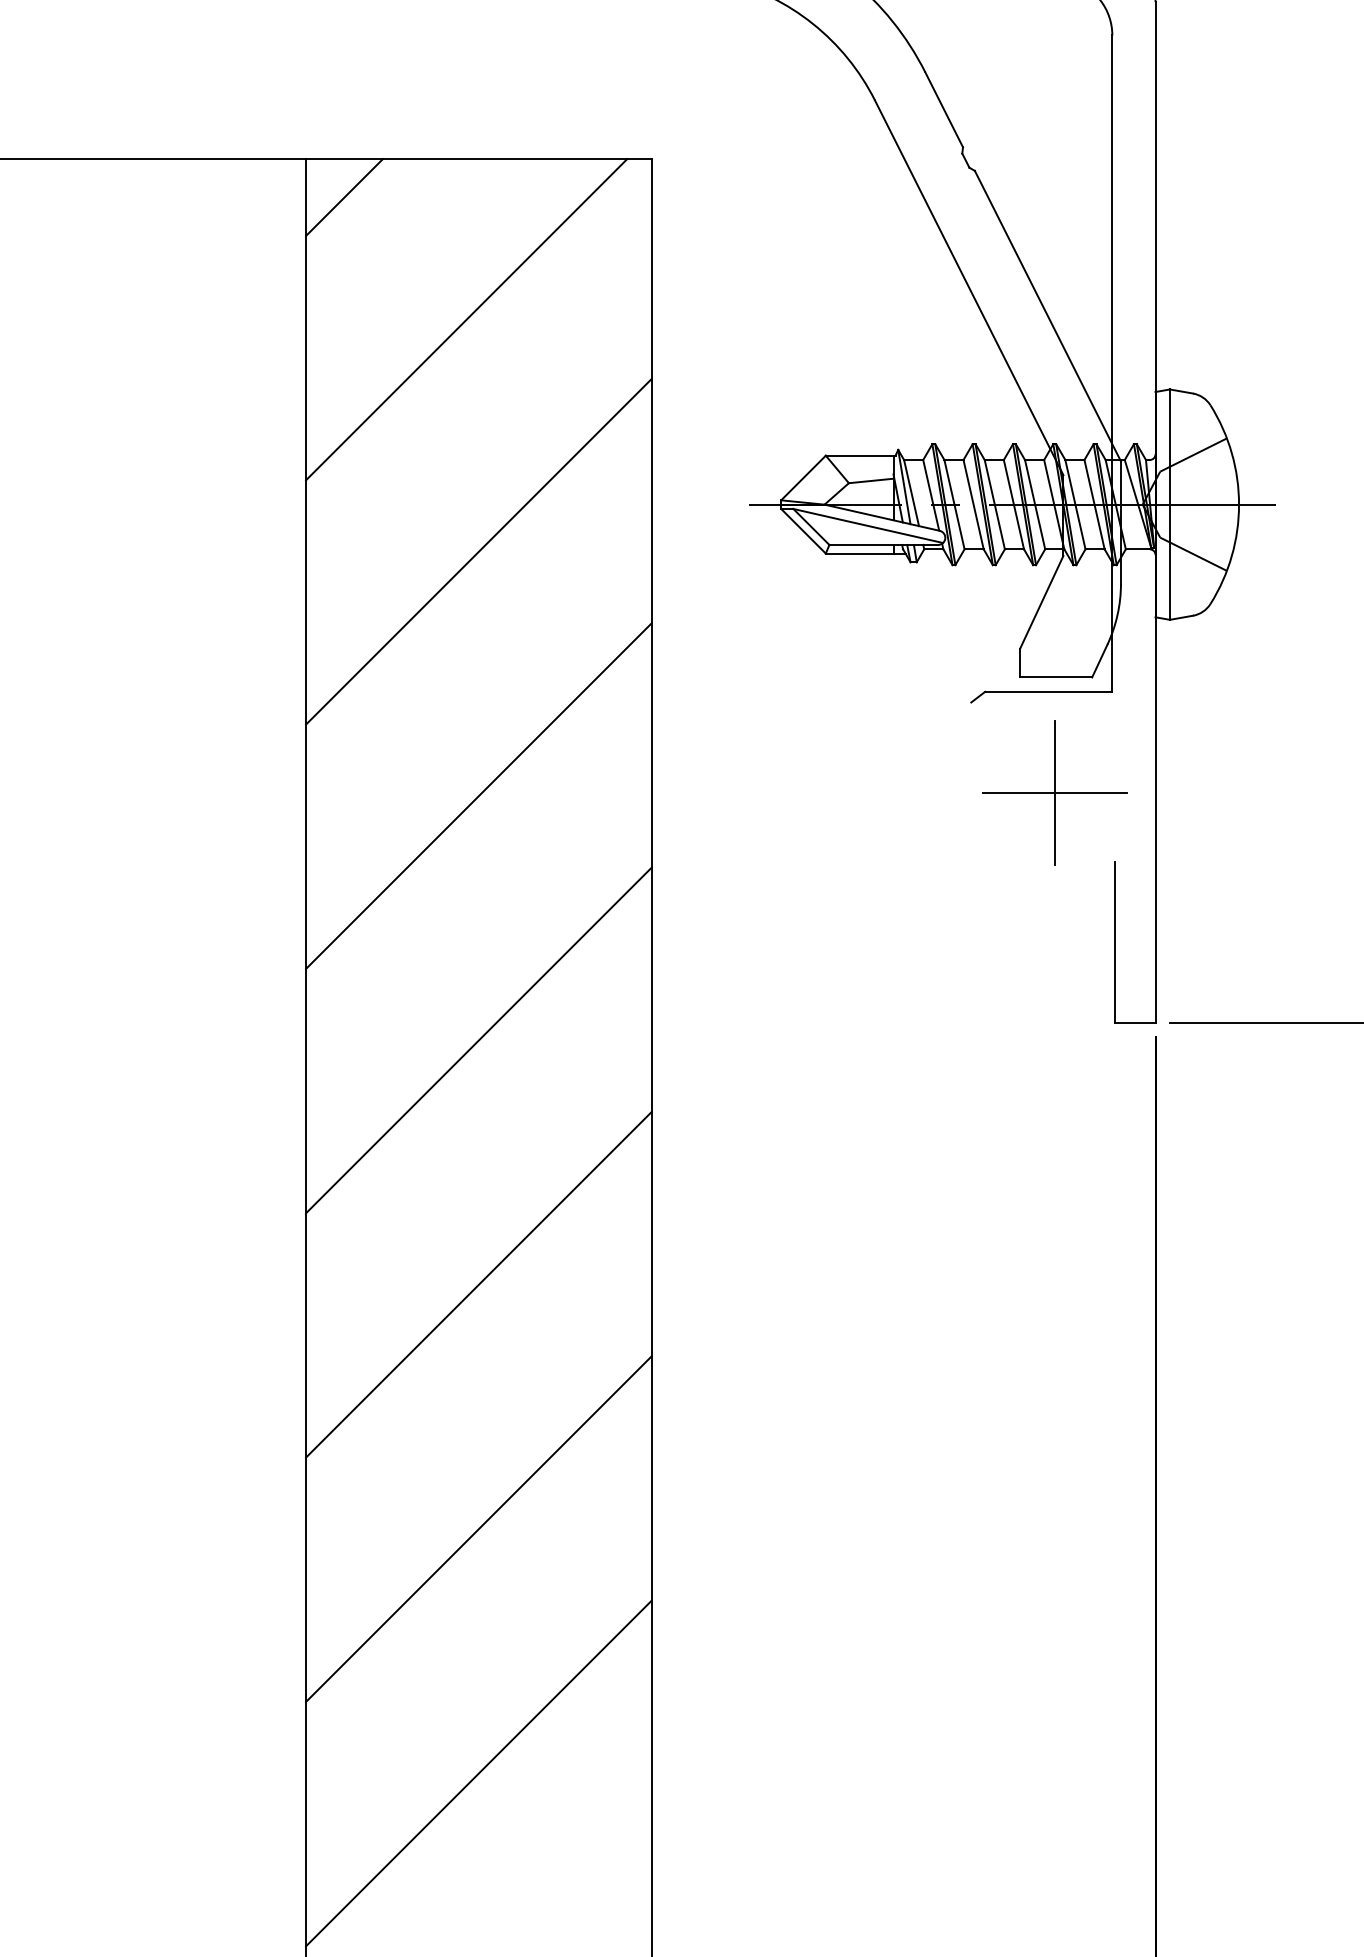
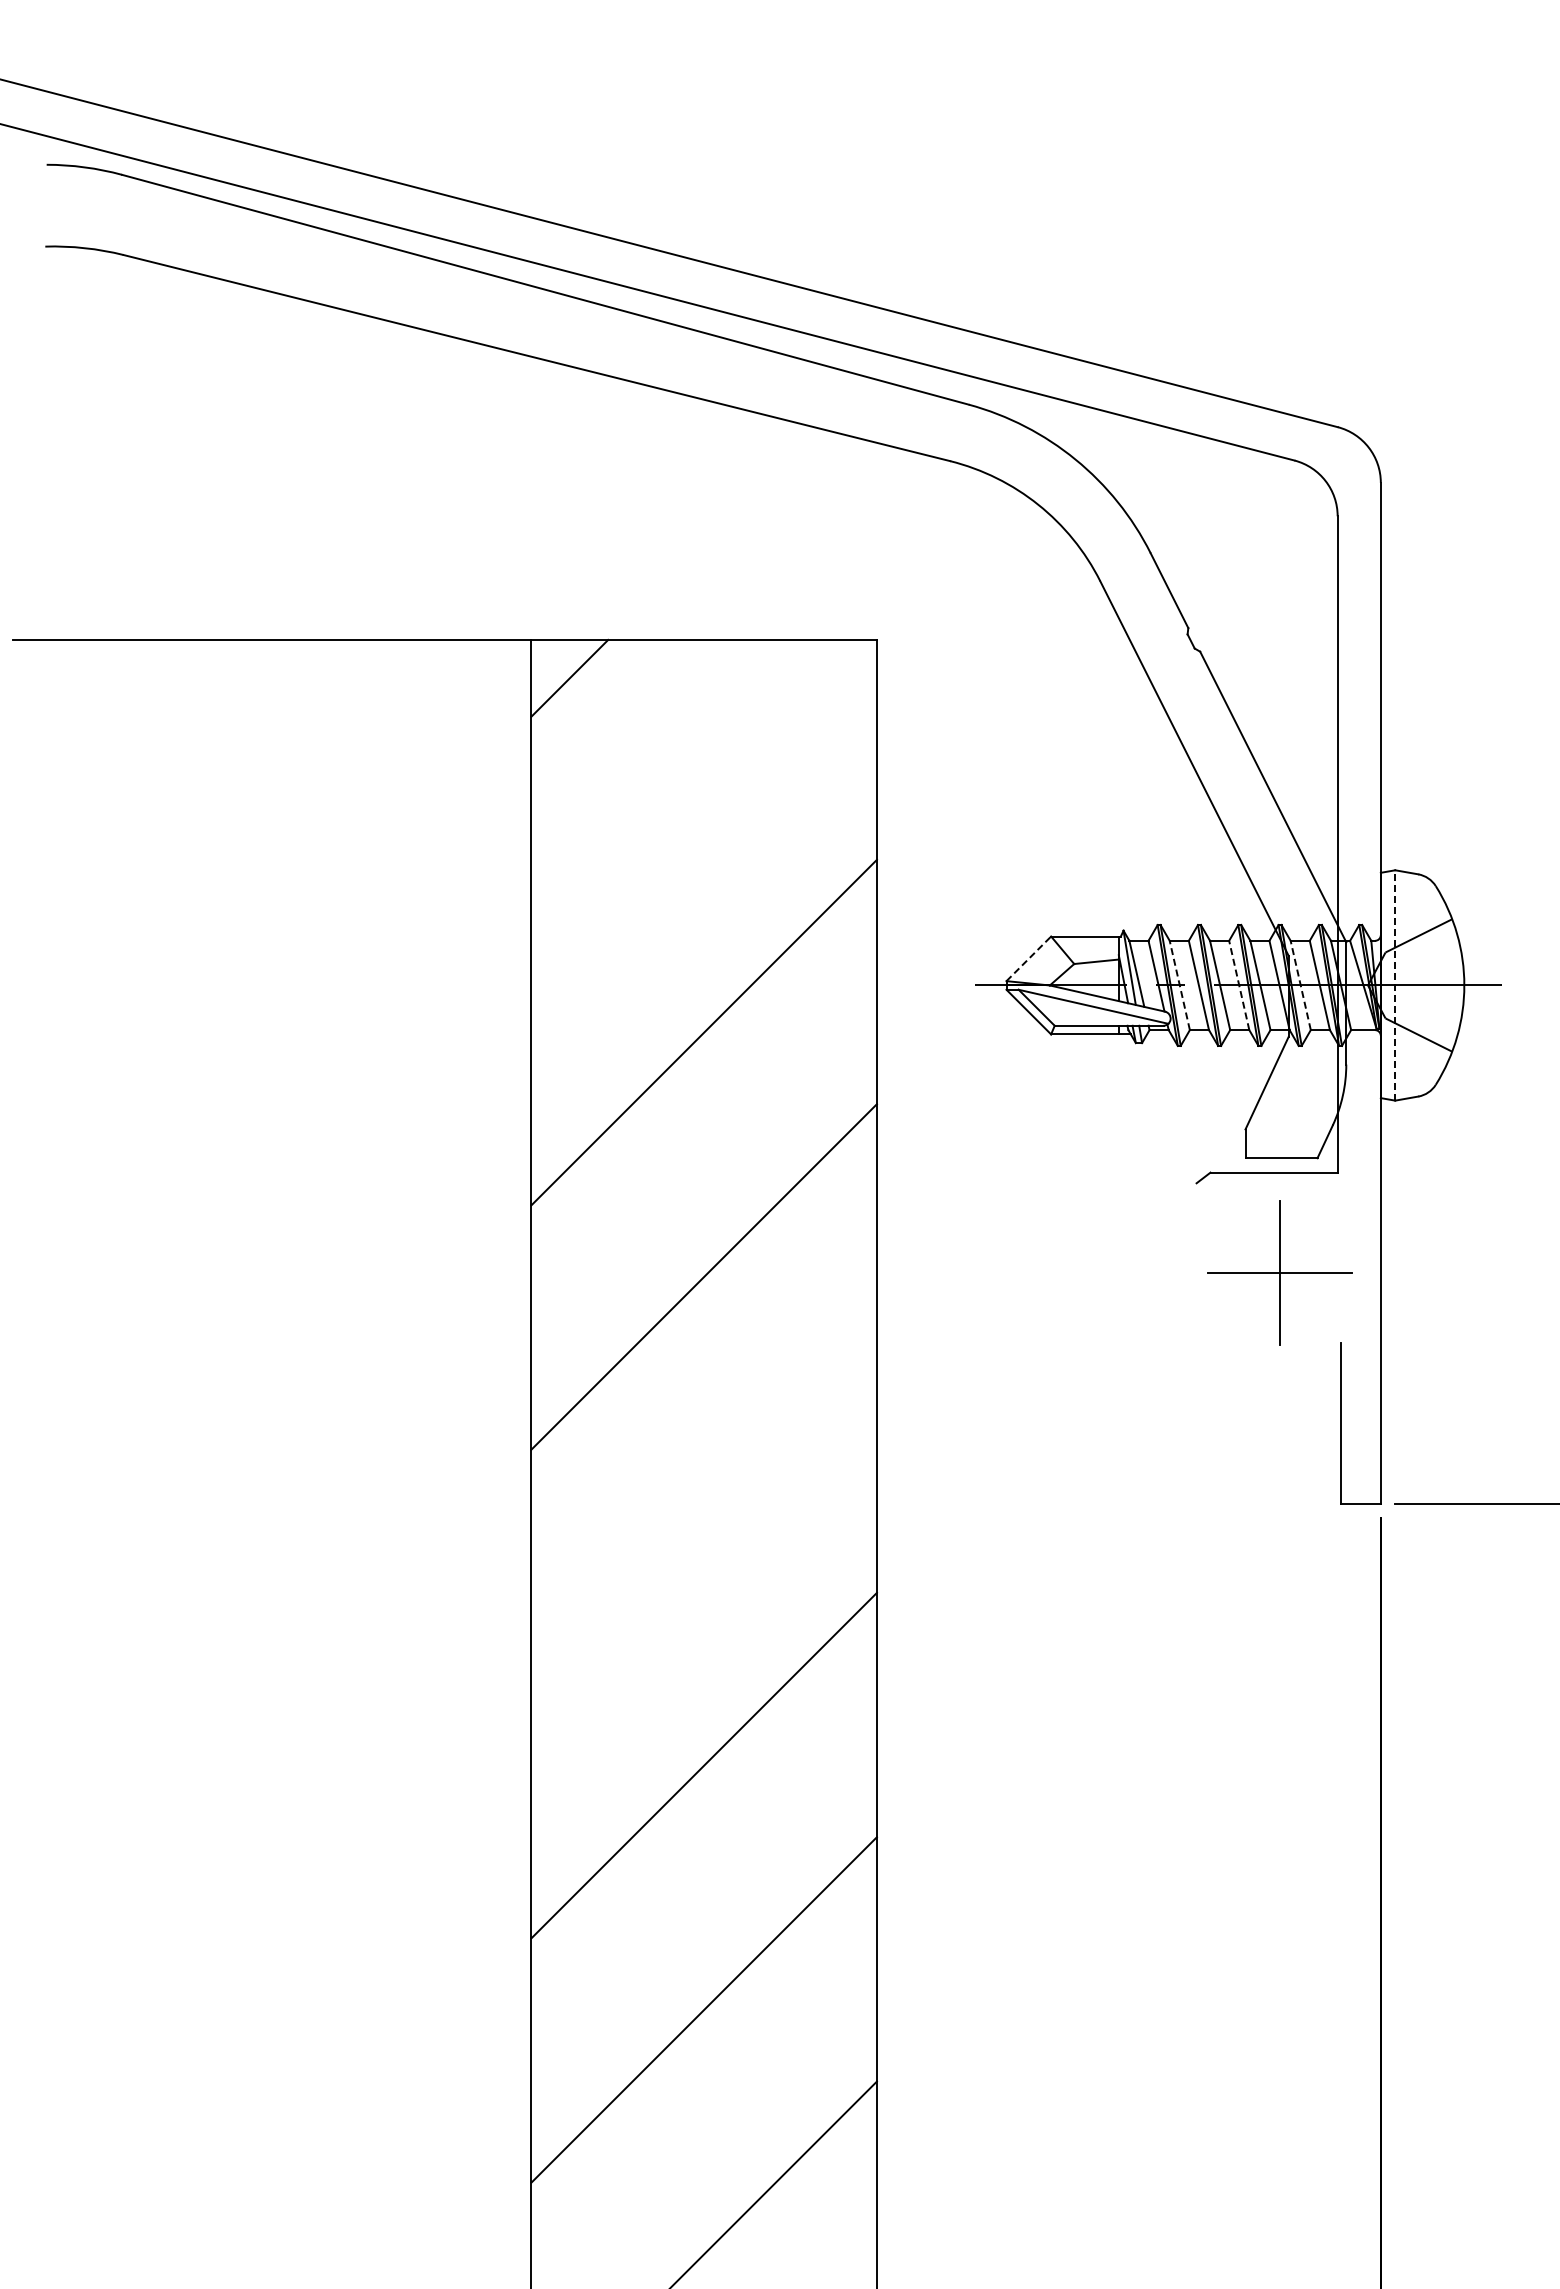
line: (466, 319) -> (691, 800), removed
line: (803, 477) -> (1028, 958), solid -> dashed
line: (1170, 503) -> (1395, 984), solid -> dashed
line: (954, 504) -> (1179, 985), solid -> dashed
line: (1014, 504) -> (1239, 985), solid -> dashed
line: (1075, 504) -> (1300, 985), solid -> dashed
line: (478, 1040) -> (703, 1521), removed

